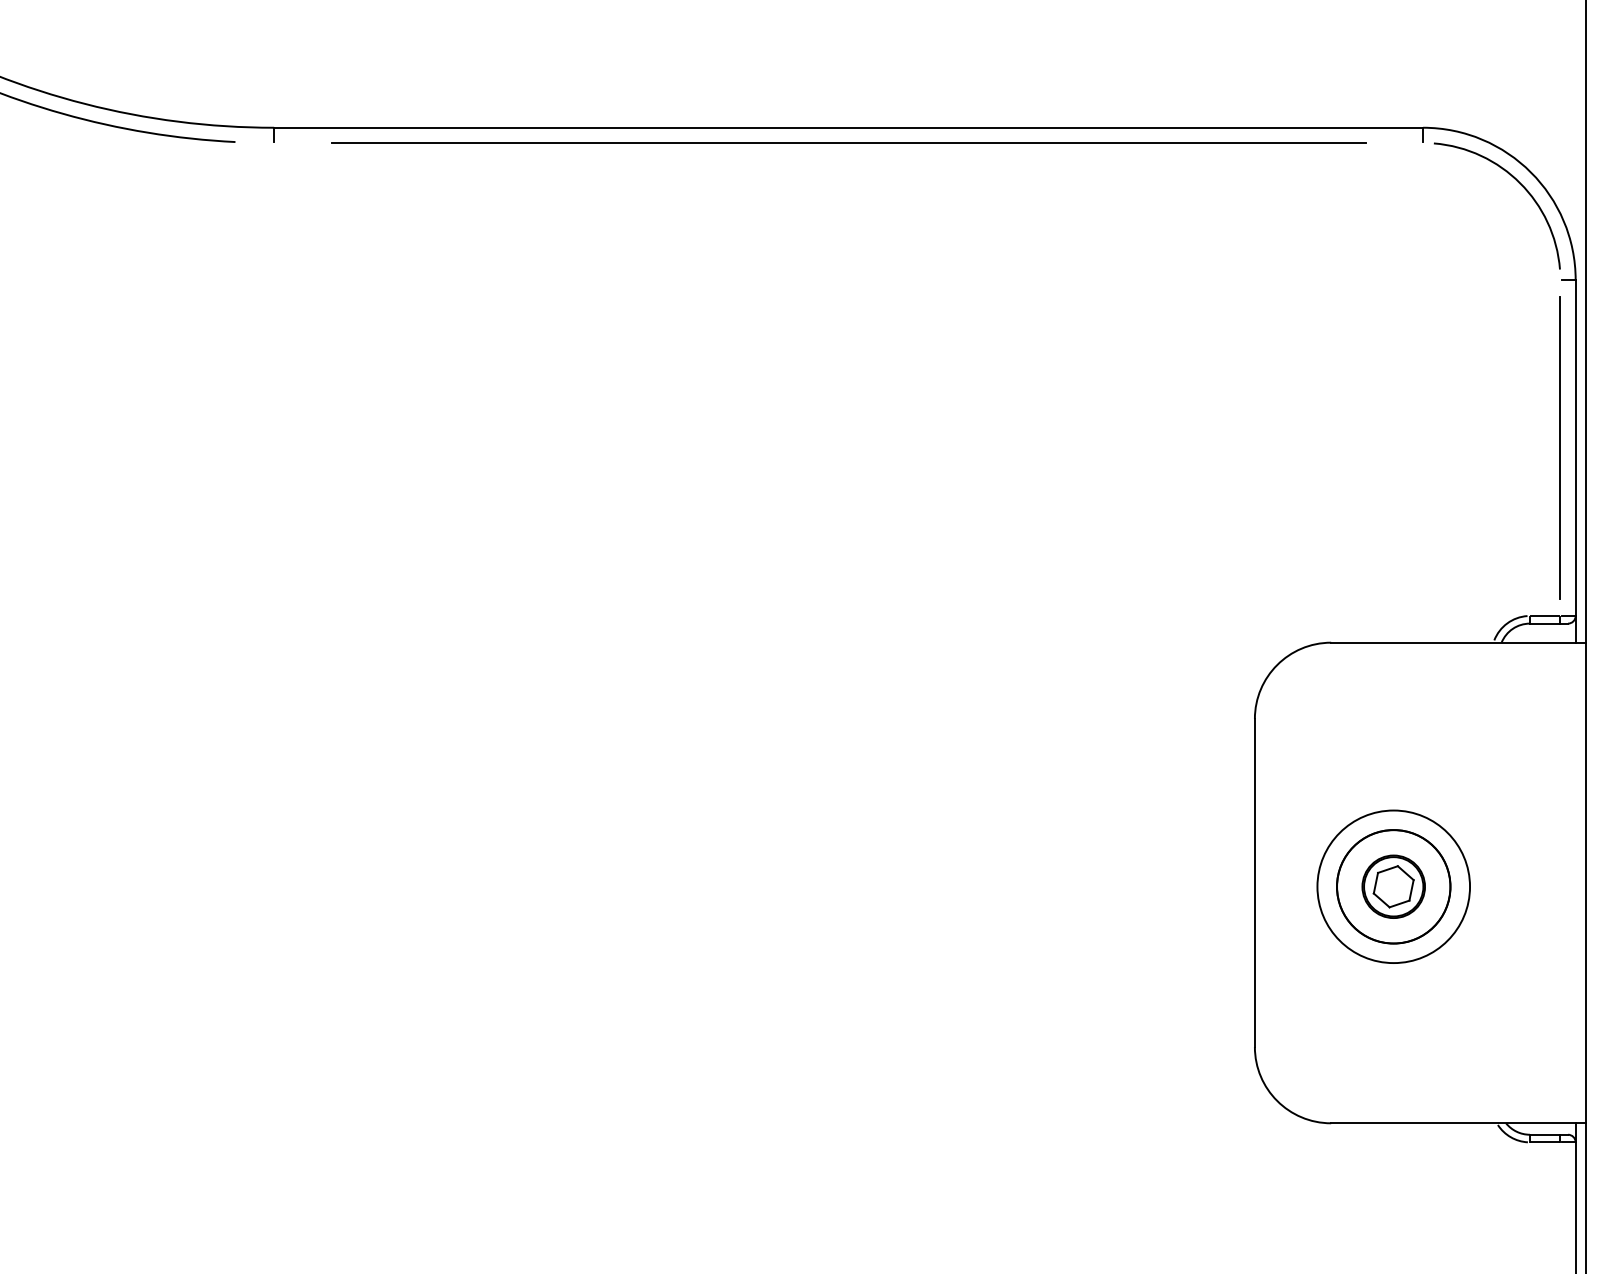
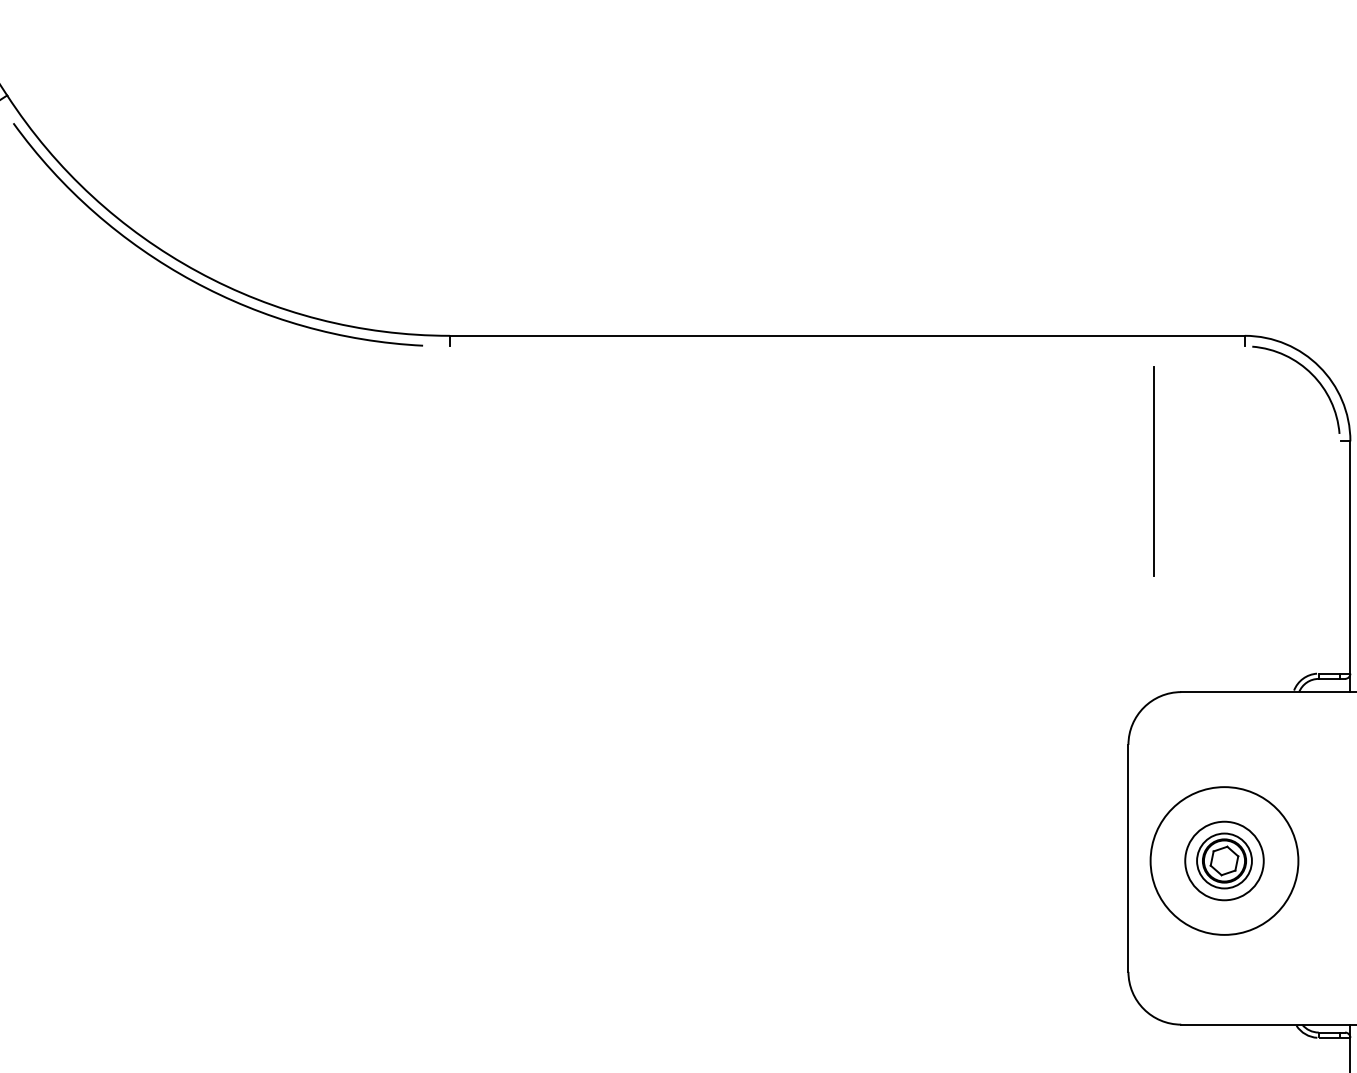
line: (848, 143) -> (847, 346), removed
line: (1559, 448) -> (1153, 471), moved
circle: (1393, 886) -> (1224, 860), size x0.7
circle: (1393, 886) -> (1224, 860), size x1.4

